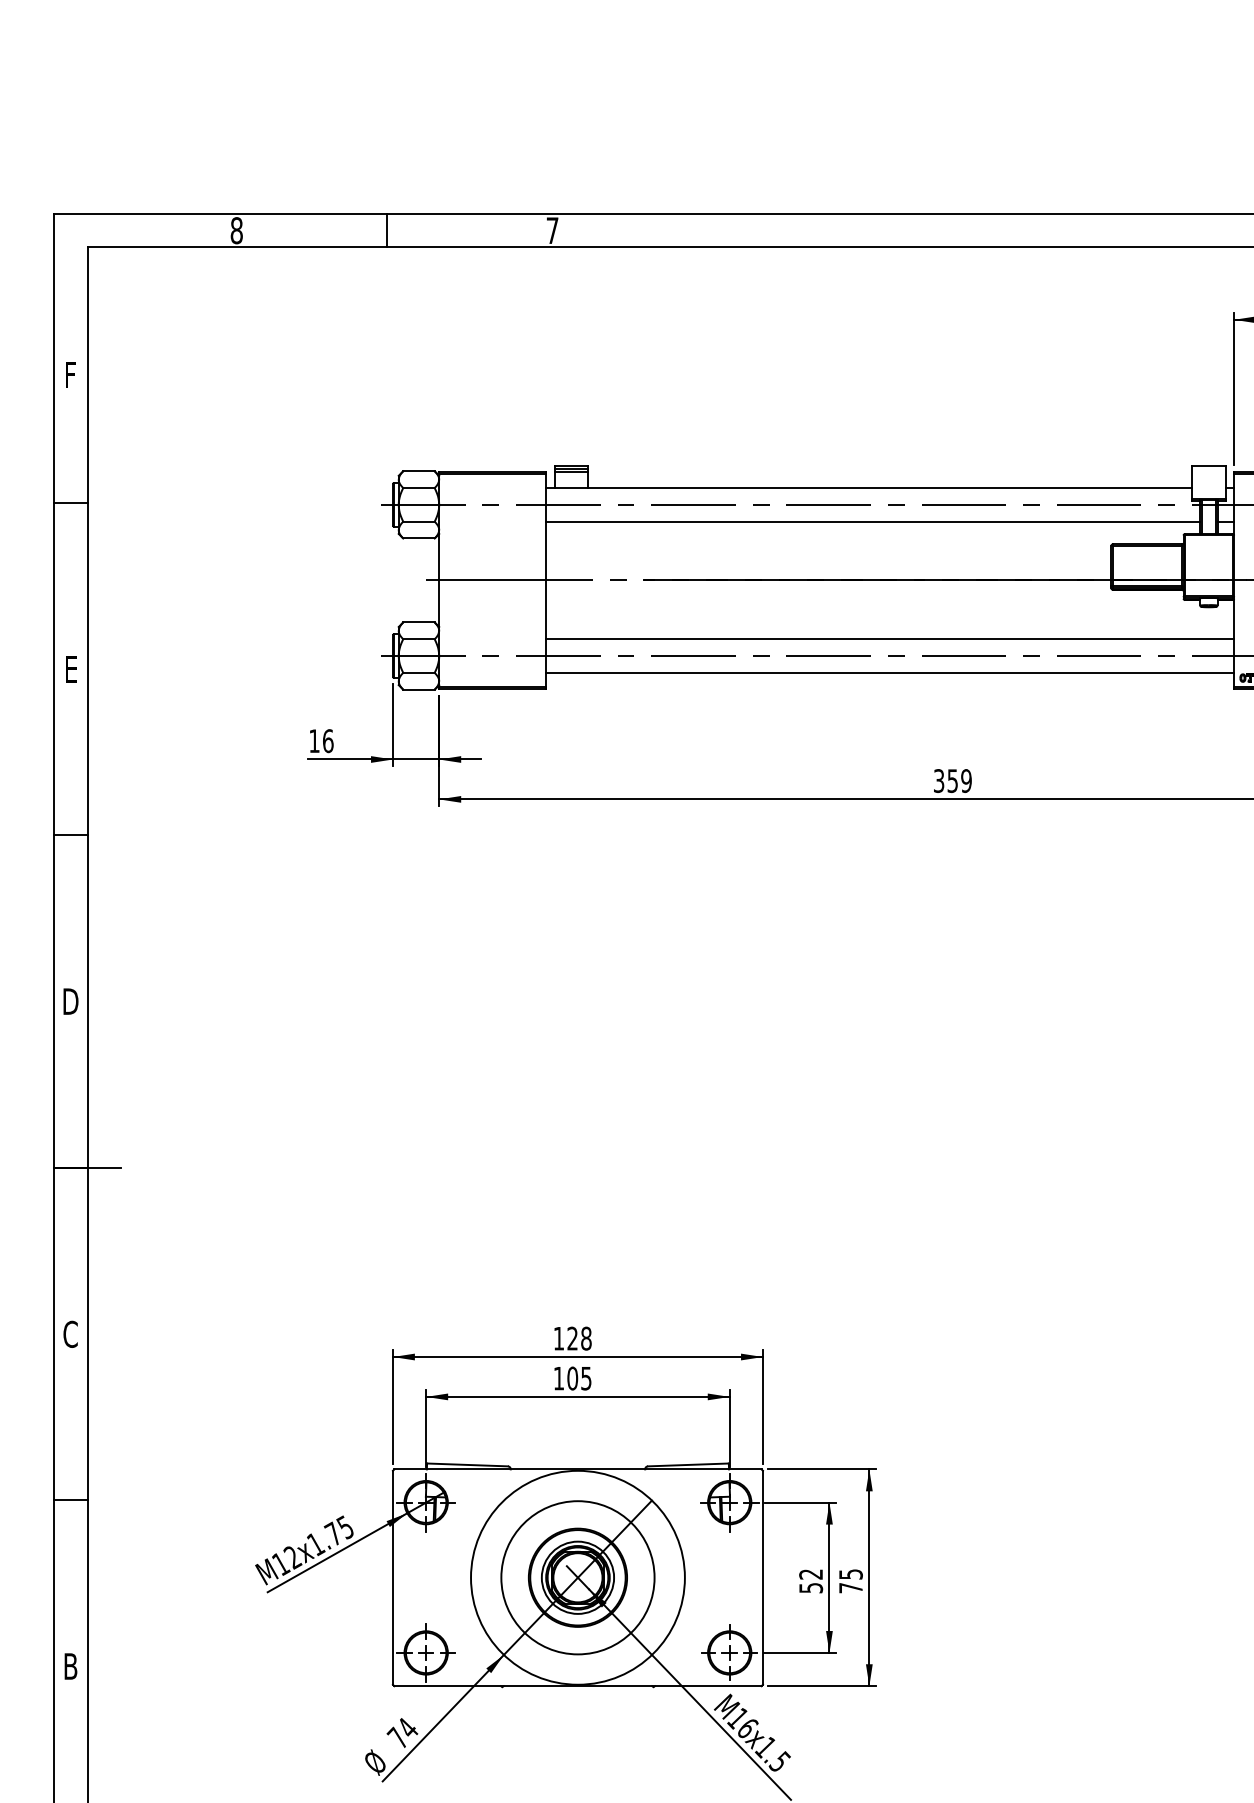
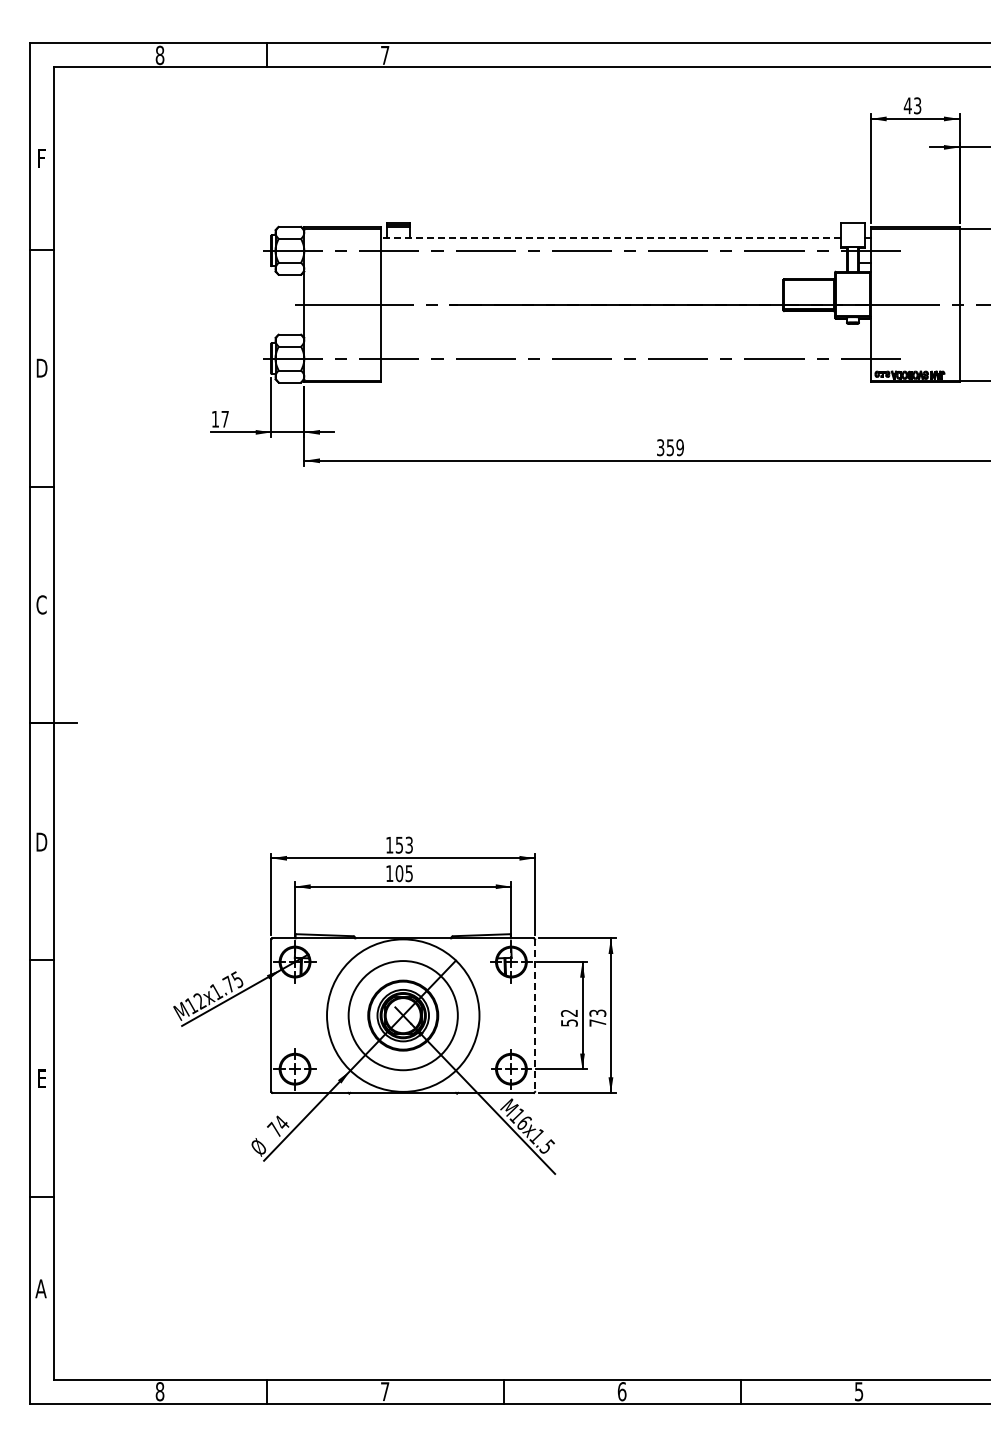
line: (868, 487) -> (610, 238), solid -> dashed
line: (872, 522) -> (613, 263), removed
line: (889, 639) -> (625, 346), removed
text: (70, 668) -> (41, 367), E -> D
line: (889, 672) -> (625, 370), removed
text: (328, 740) -> (225, 418), 16 -> 17
text: (70, 1000) -> (41, 604), D -> C
text: (70, 1333) -> (41, 841), C -> D
text: (579, 1337) -> (404, 844), 128 -> 153
text: (850, 1573) -> (597, 1012), 75 -> 73
line: (763, 1578) -> (535, 1016), solid -> dashed
text: (70, 1665) -> (41, 1078), B -> E

